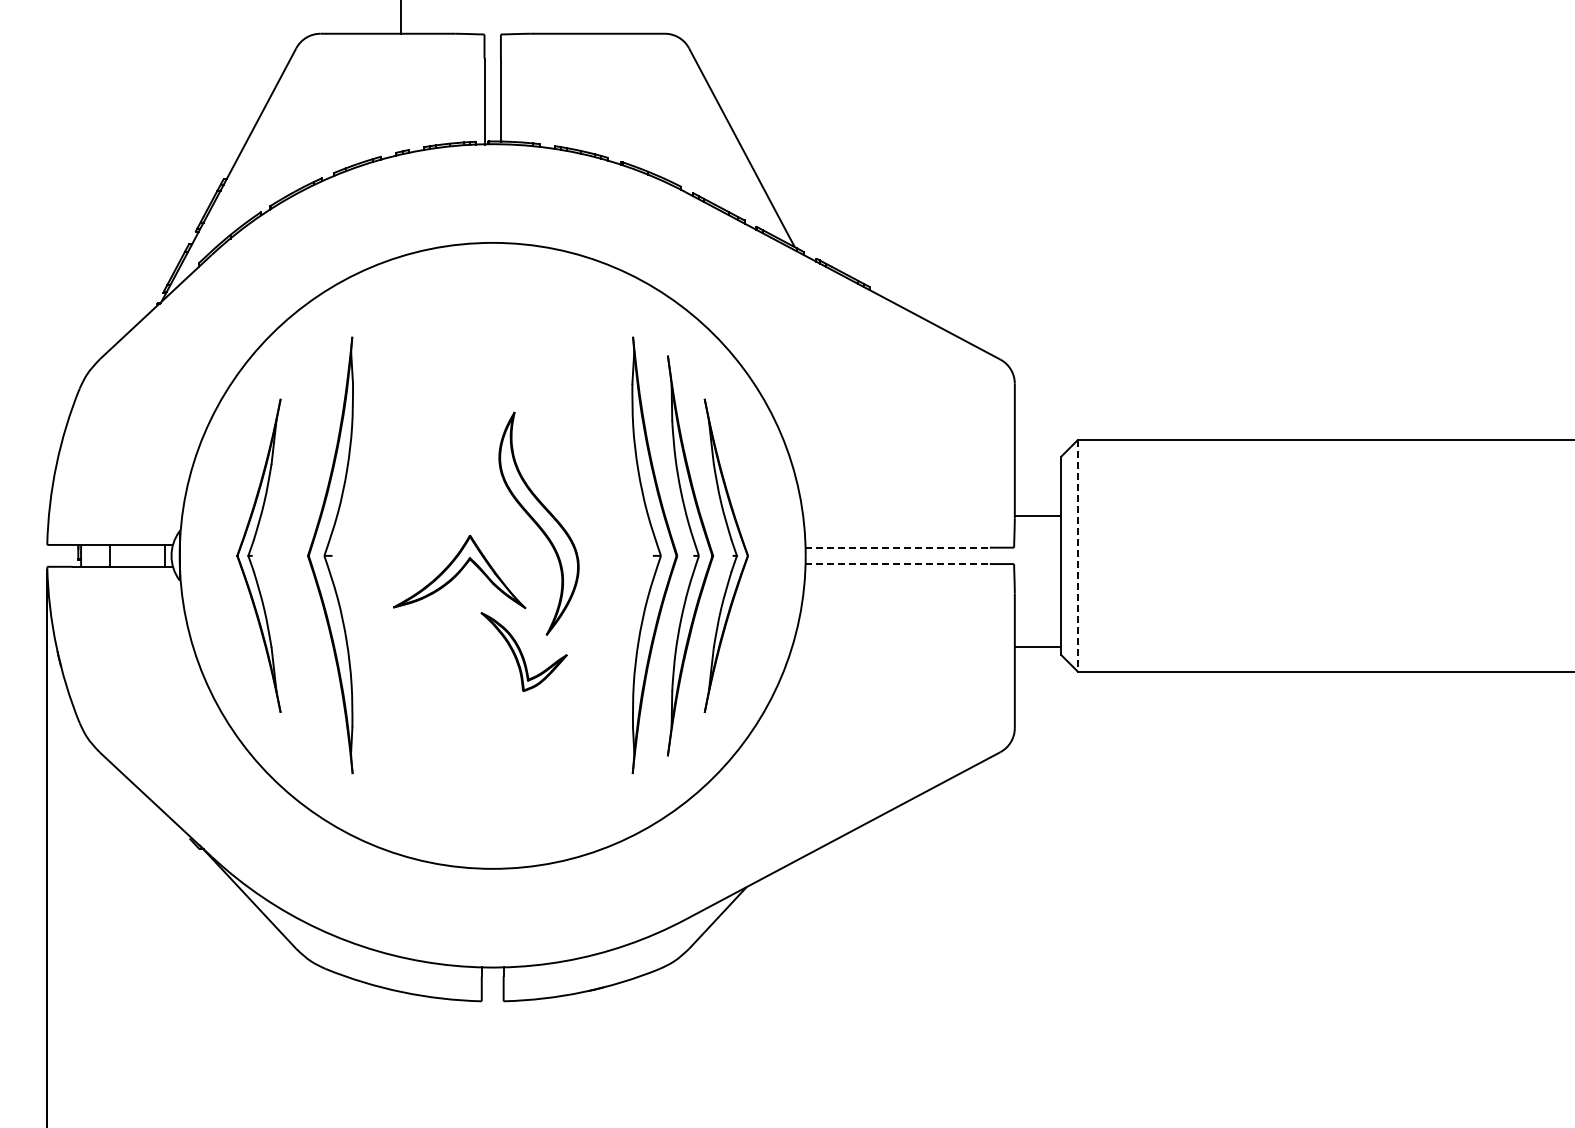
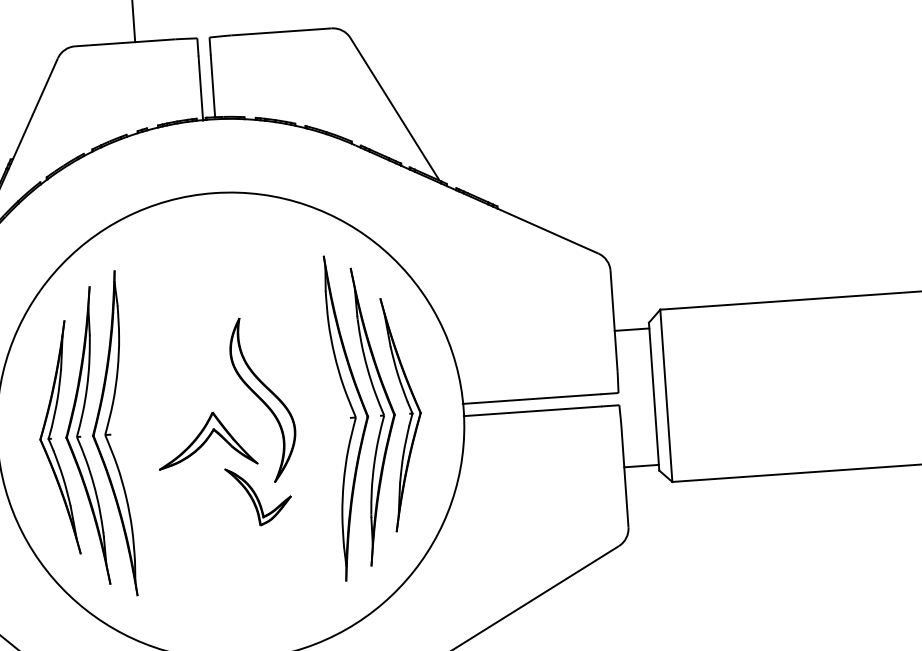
line: (1037, 516) -> (631, 329), moved
line: (897, 547) -> (531, 398), dashed -> solid
part: (294, 555) -> (82, 436), added
line: (1077, 555) -> (666, 395), dashed -> solid
line: (898, 564) -> (533, 411), dashed -> solid

